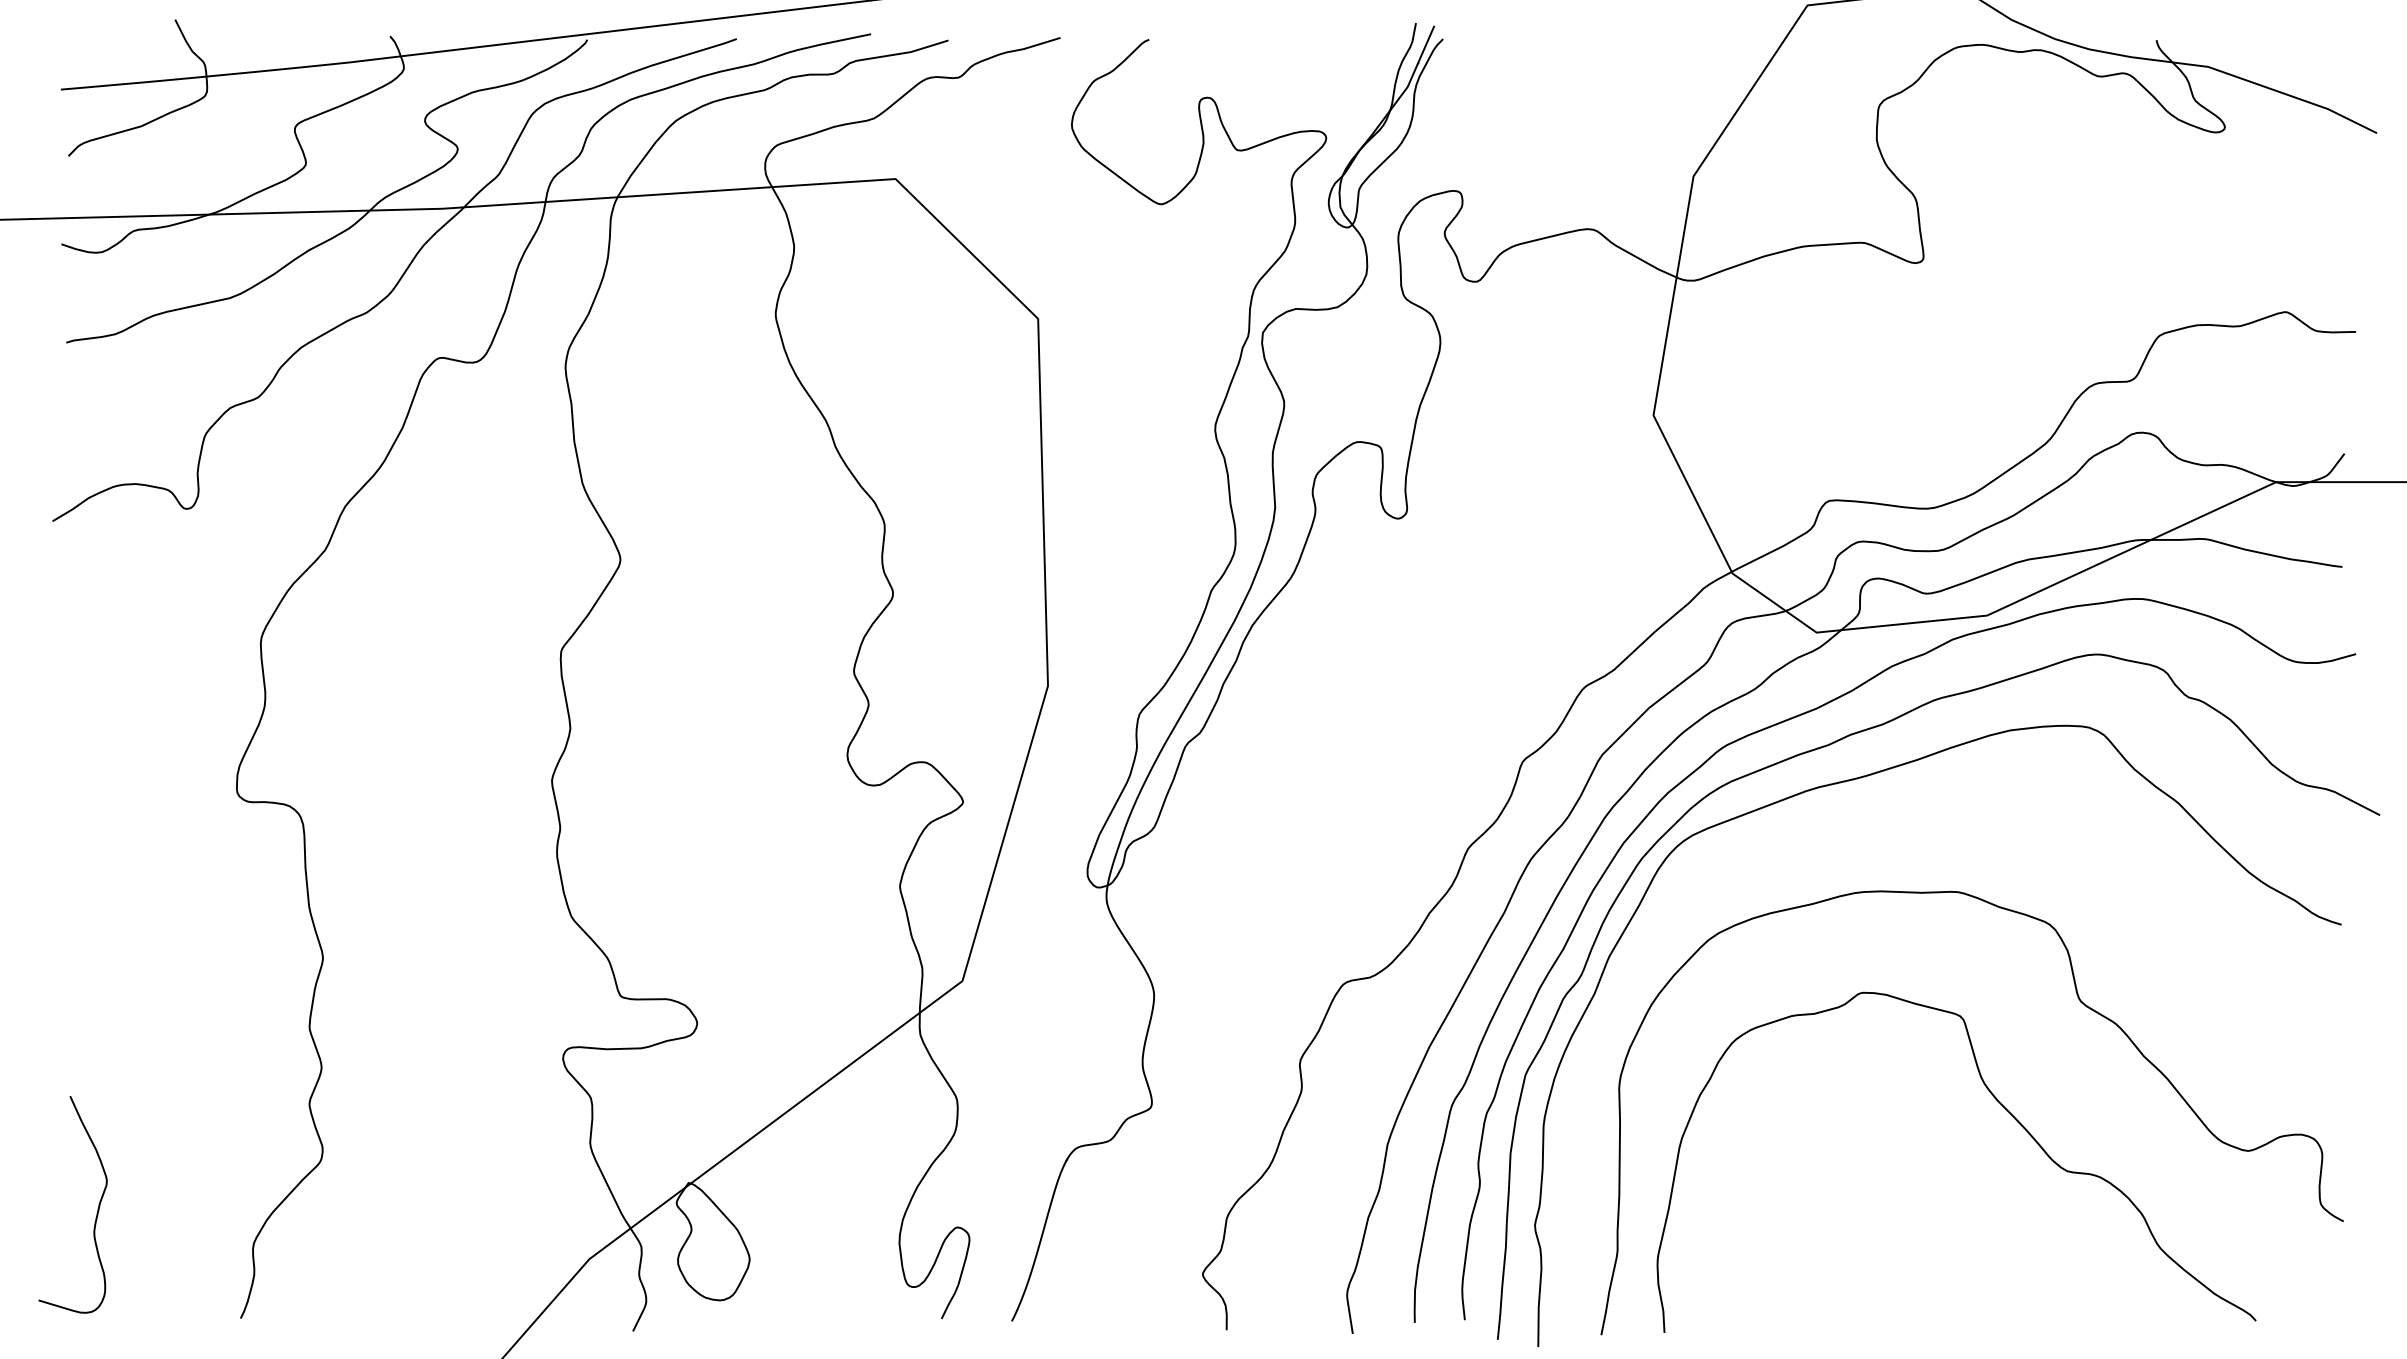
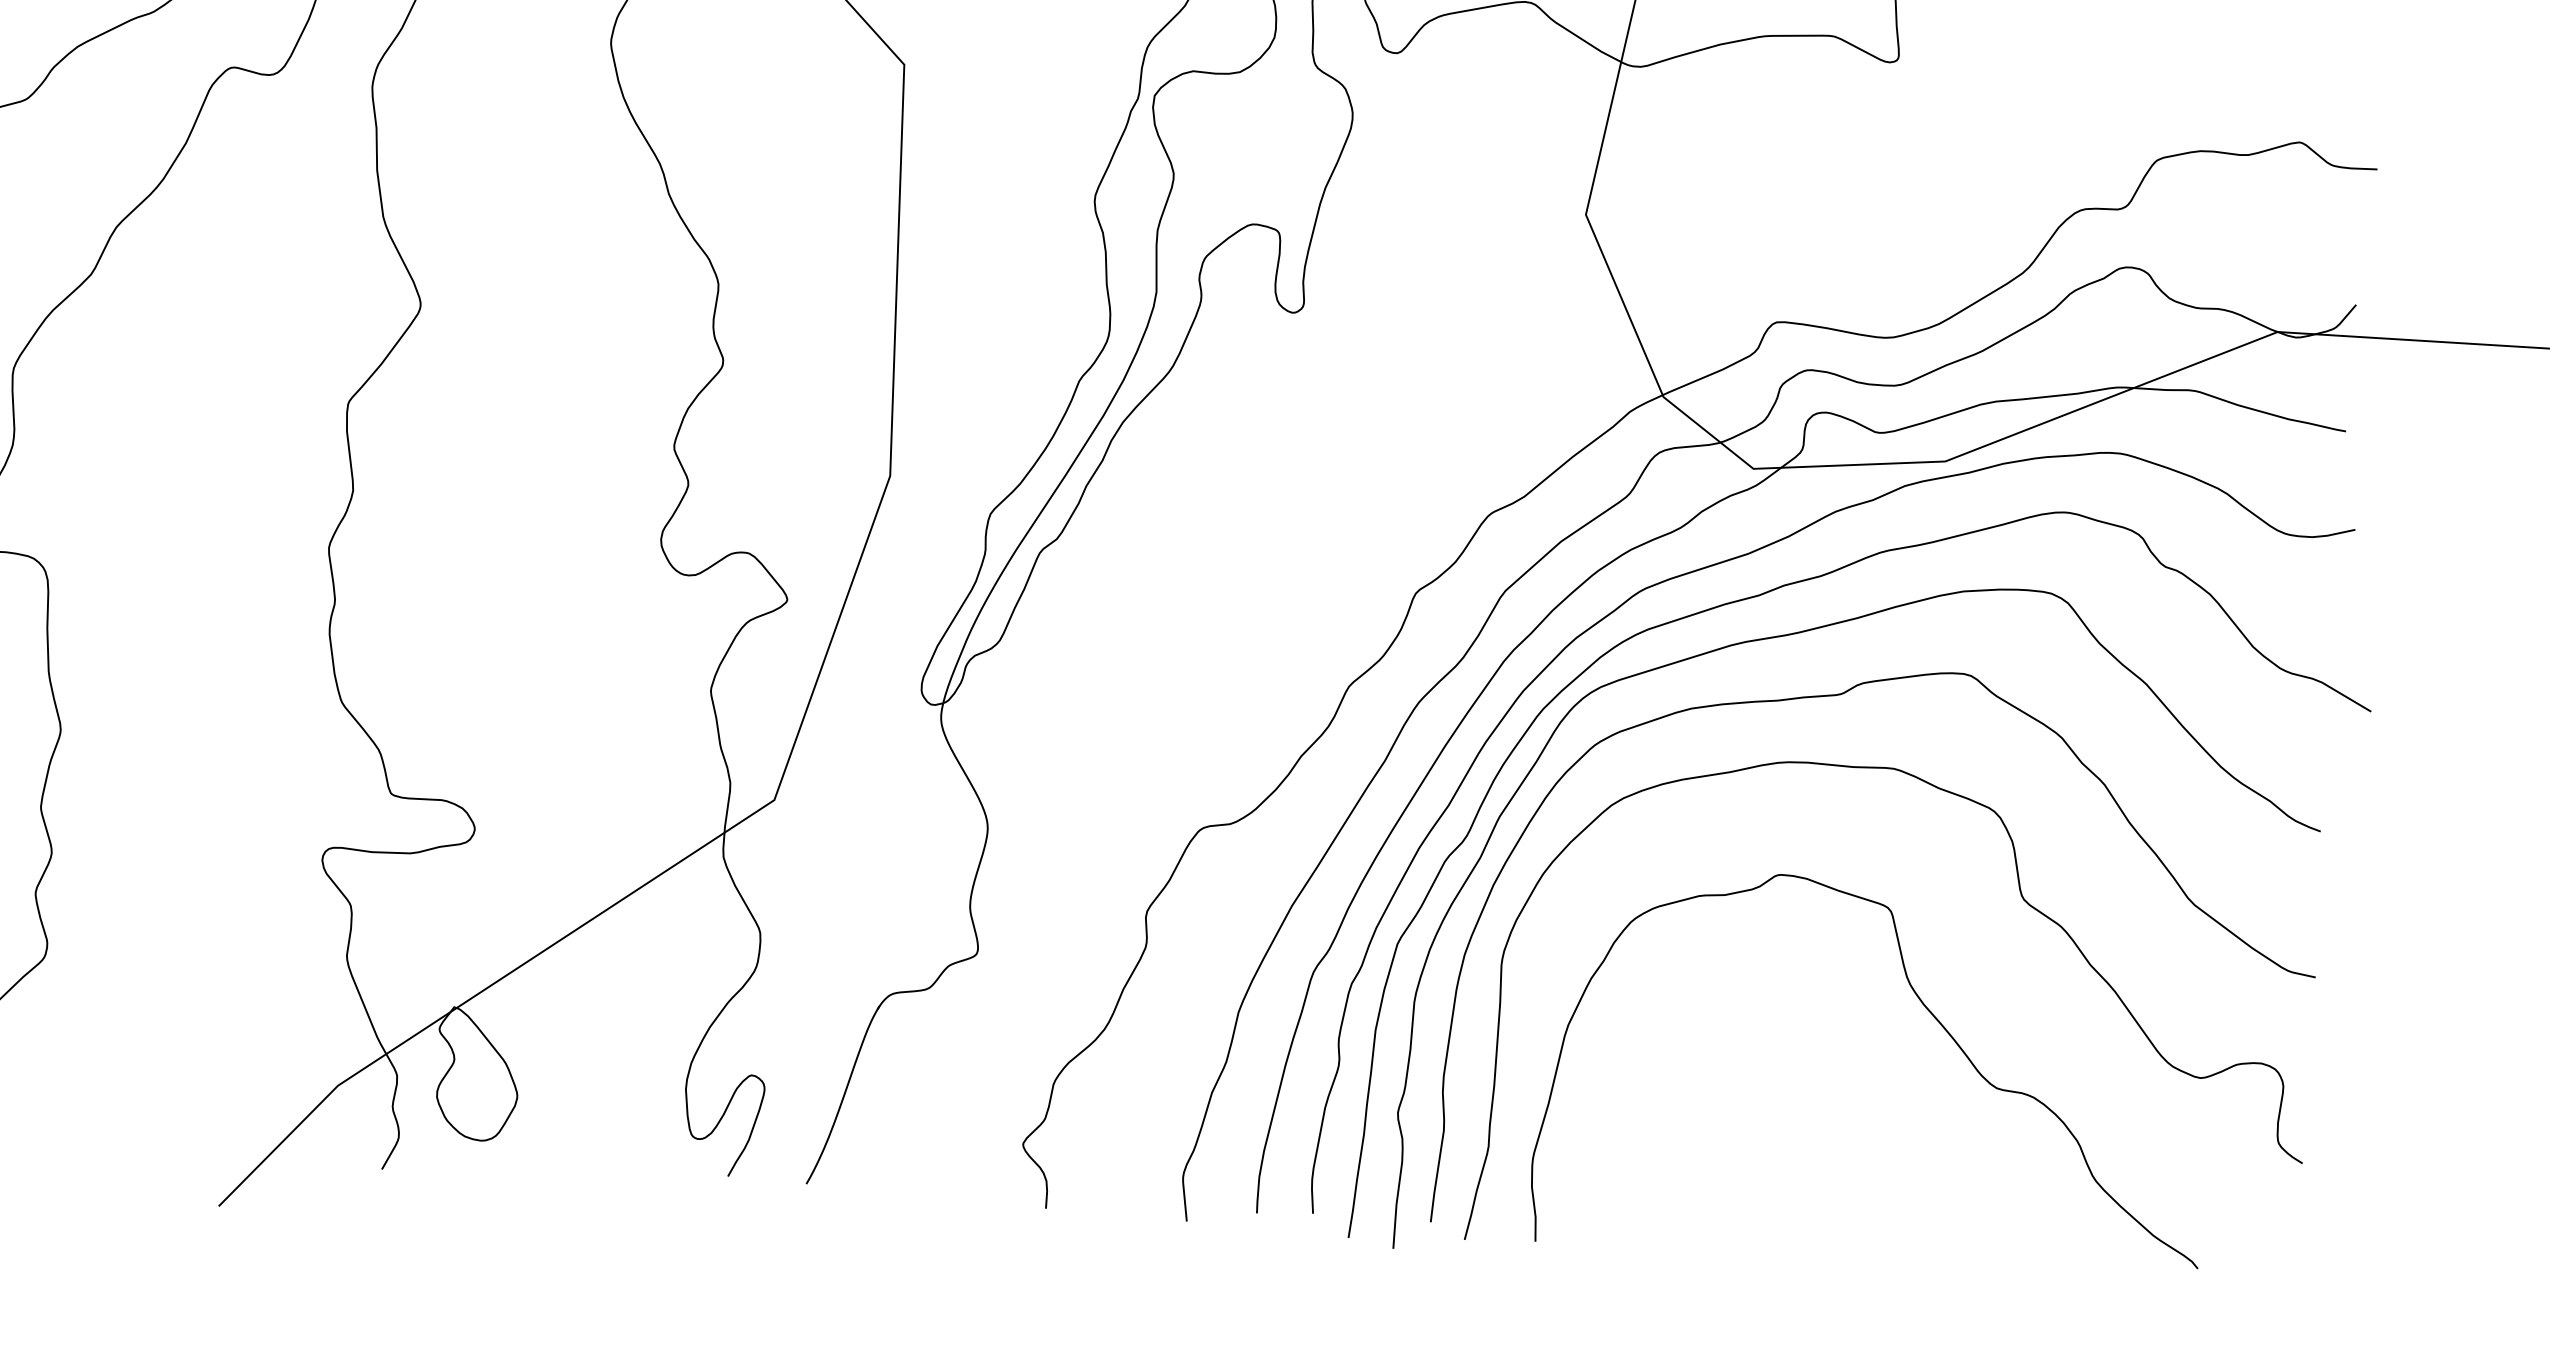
curve: (1904, 830) -> (1838, 696), added

